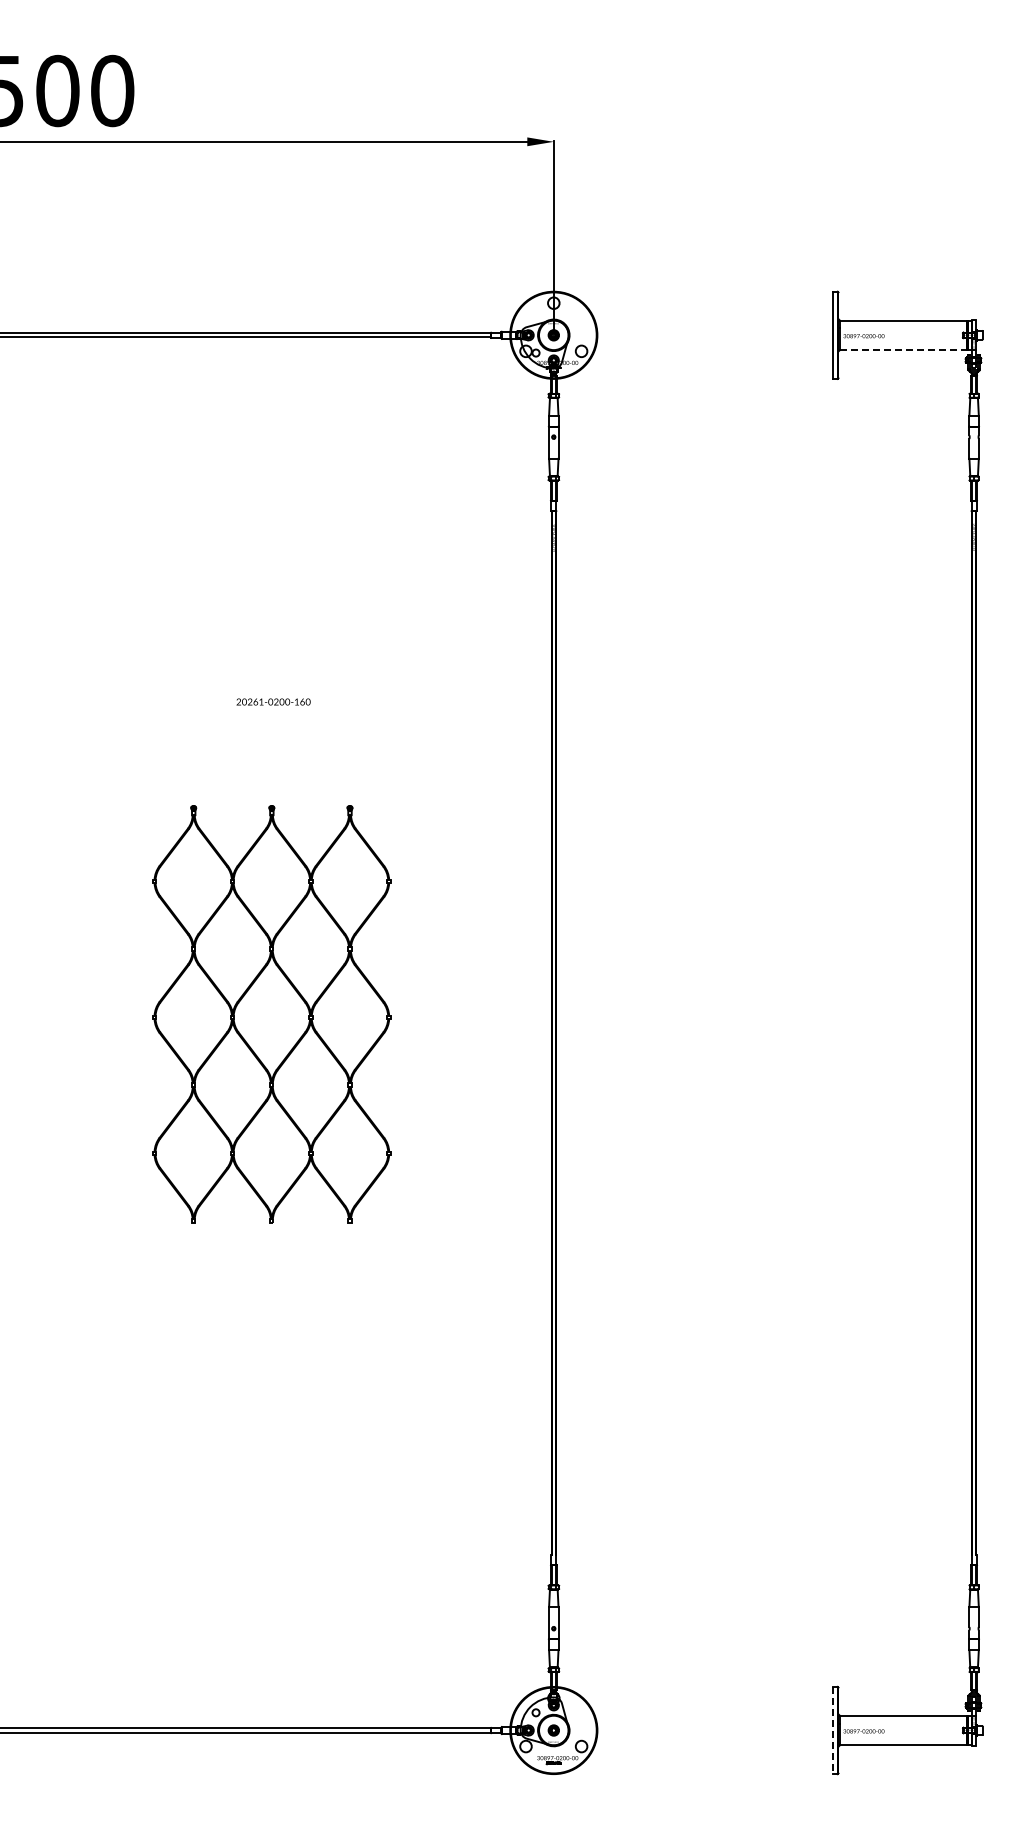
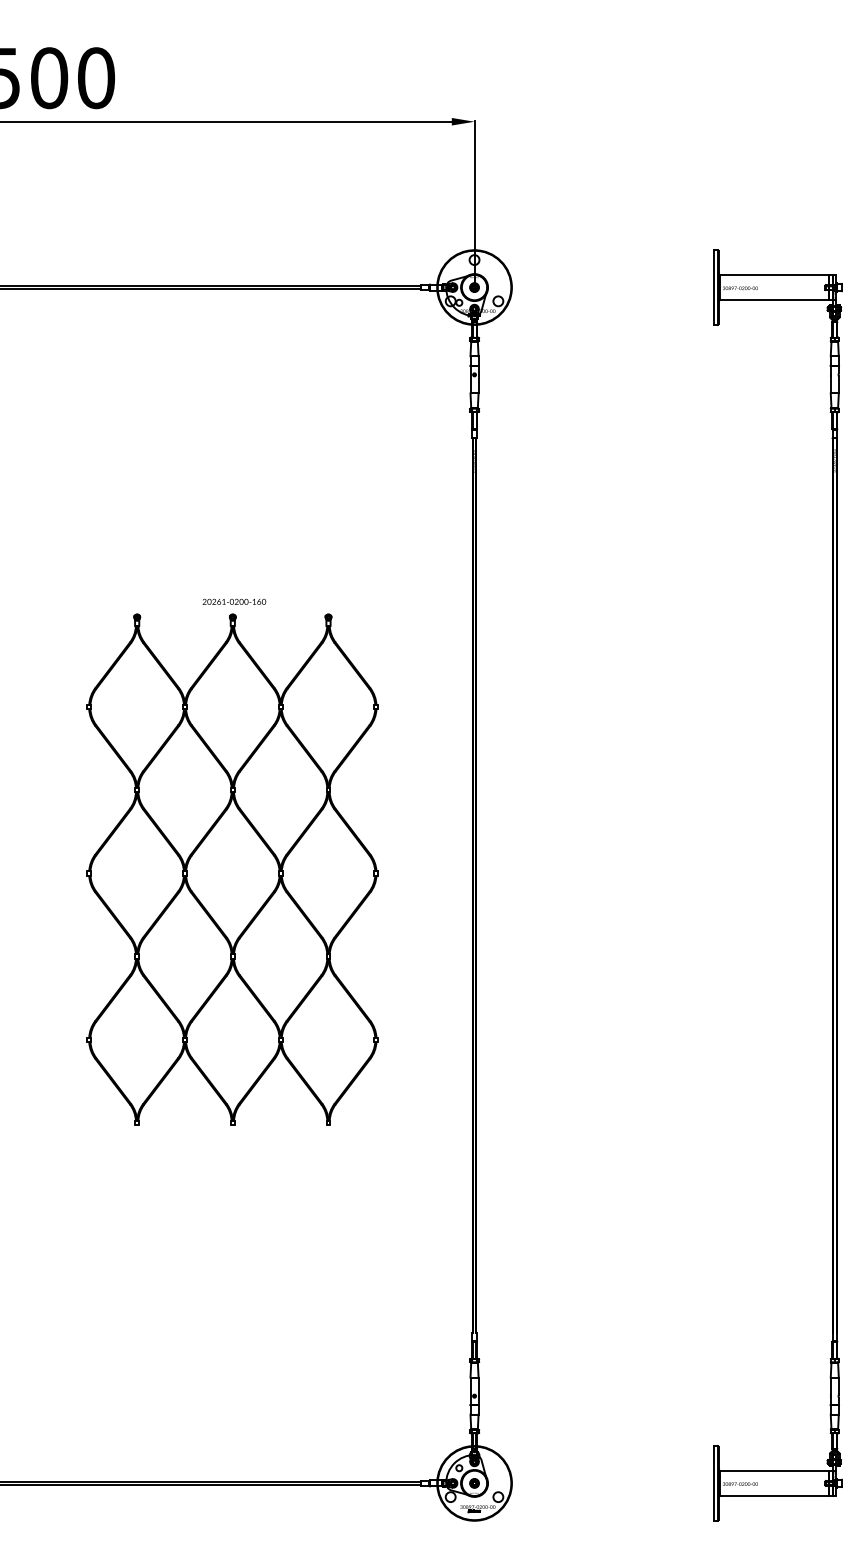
line: (903, 350) -> (774, 300), dashed -> solid
part: (271, 1013) -> (232, 868), size x1.43
line: (832, 1730) -> (713, 1483), dashed -> solid

